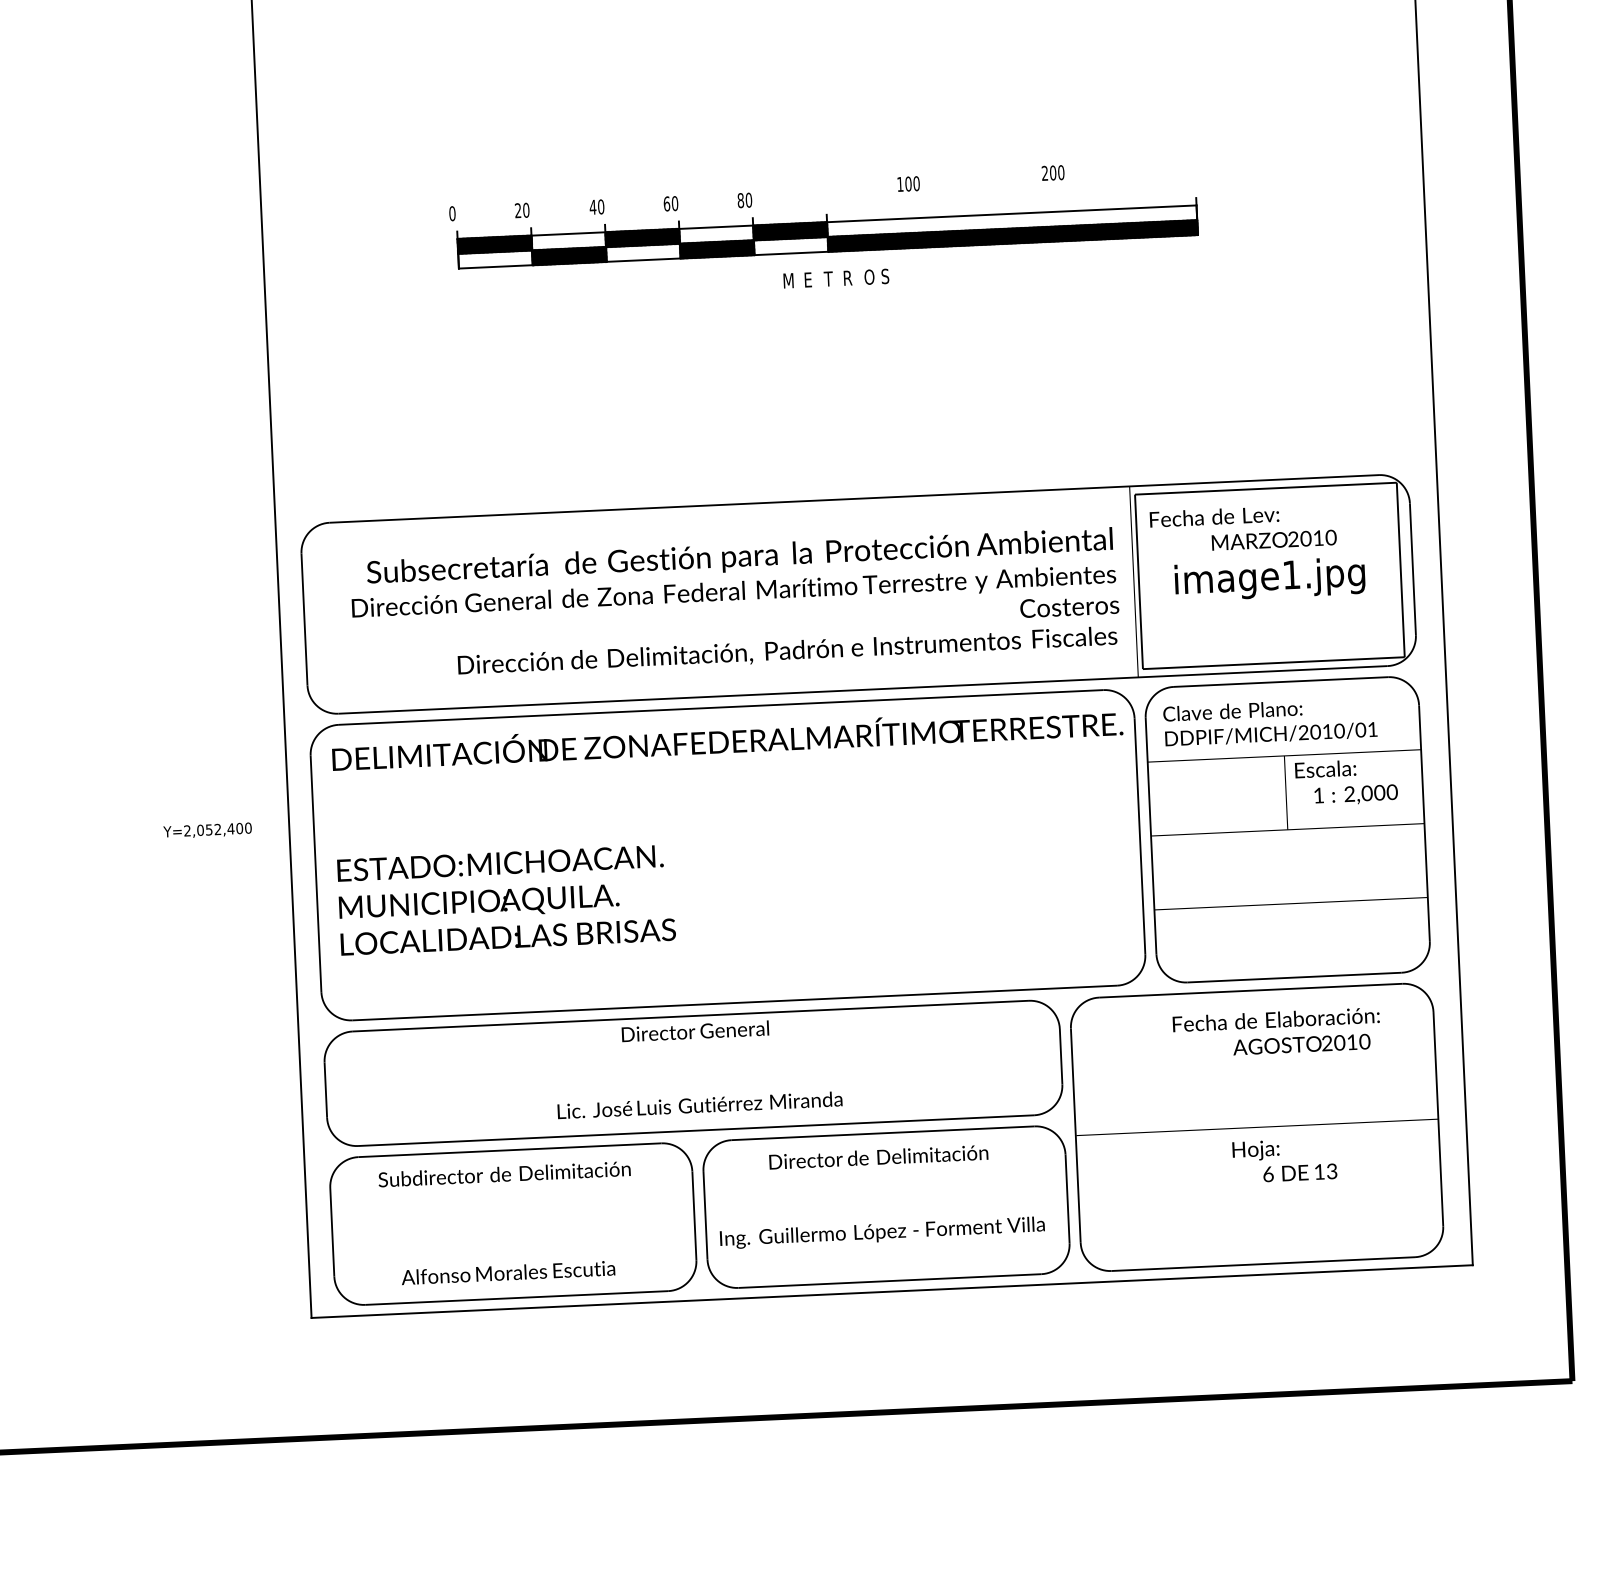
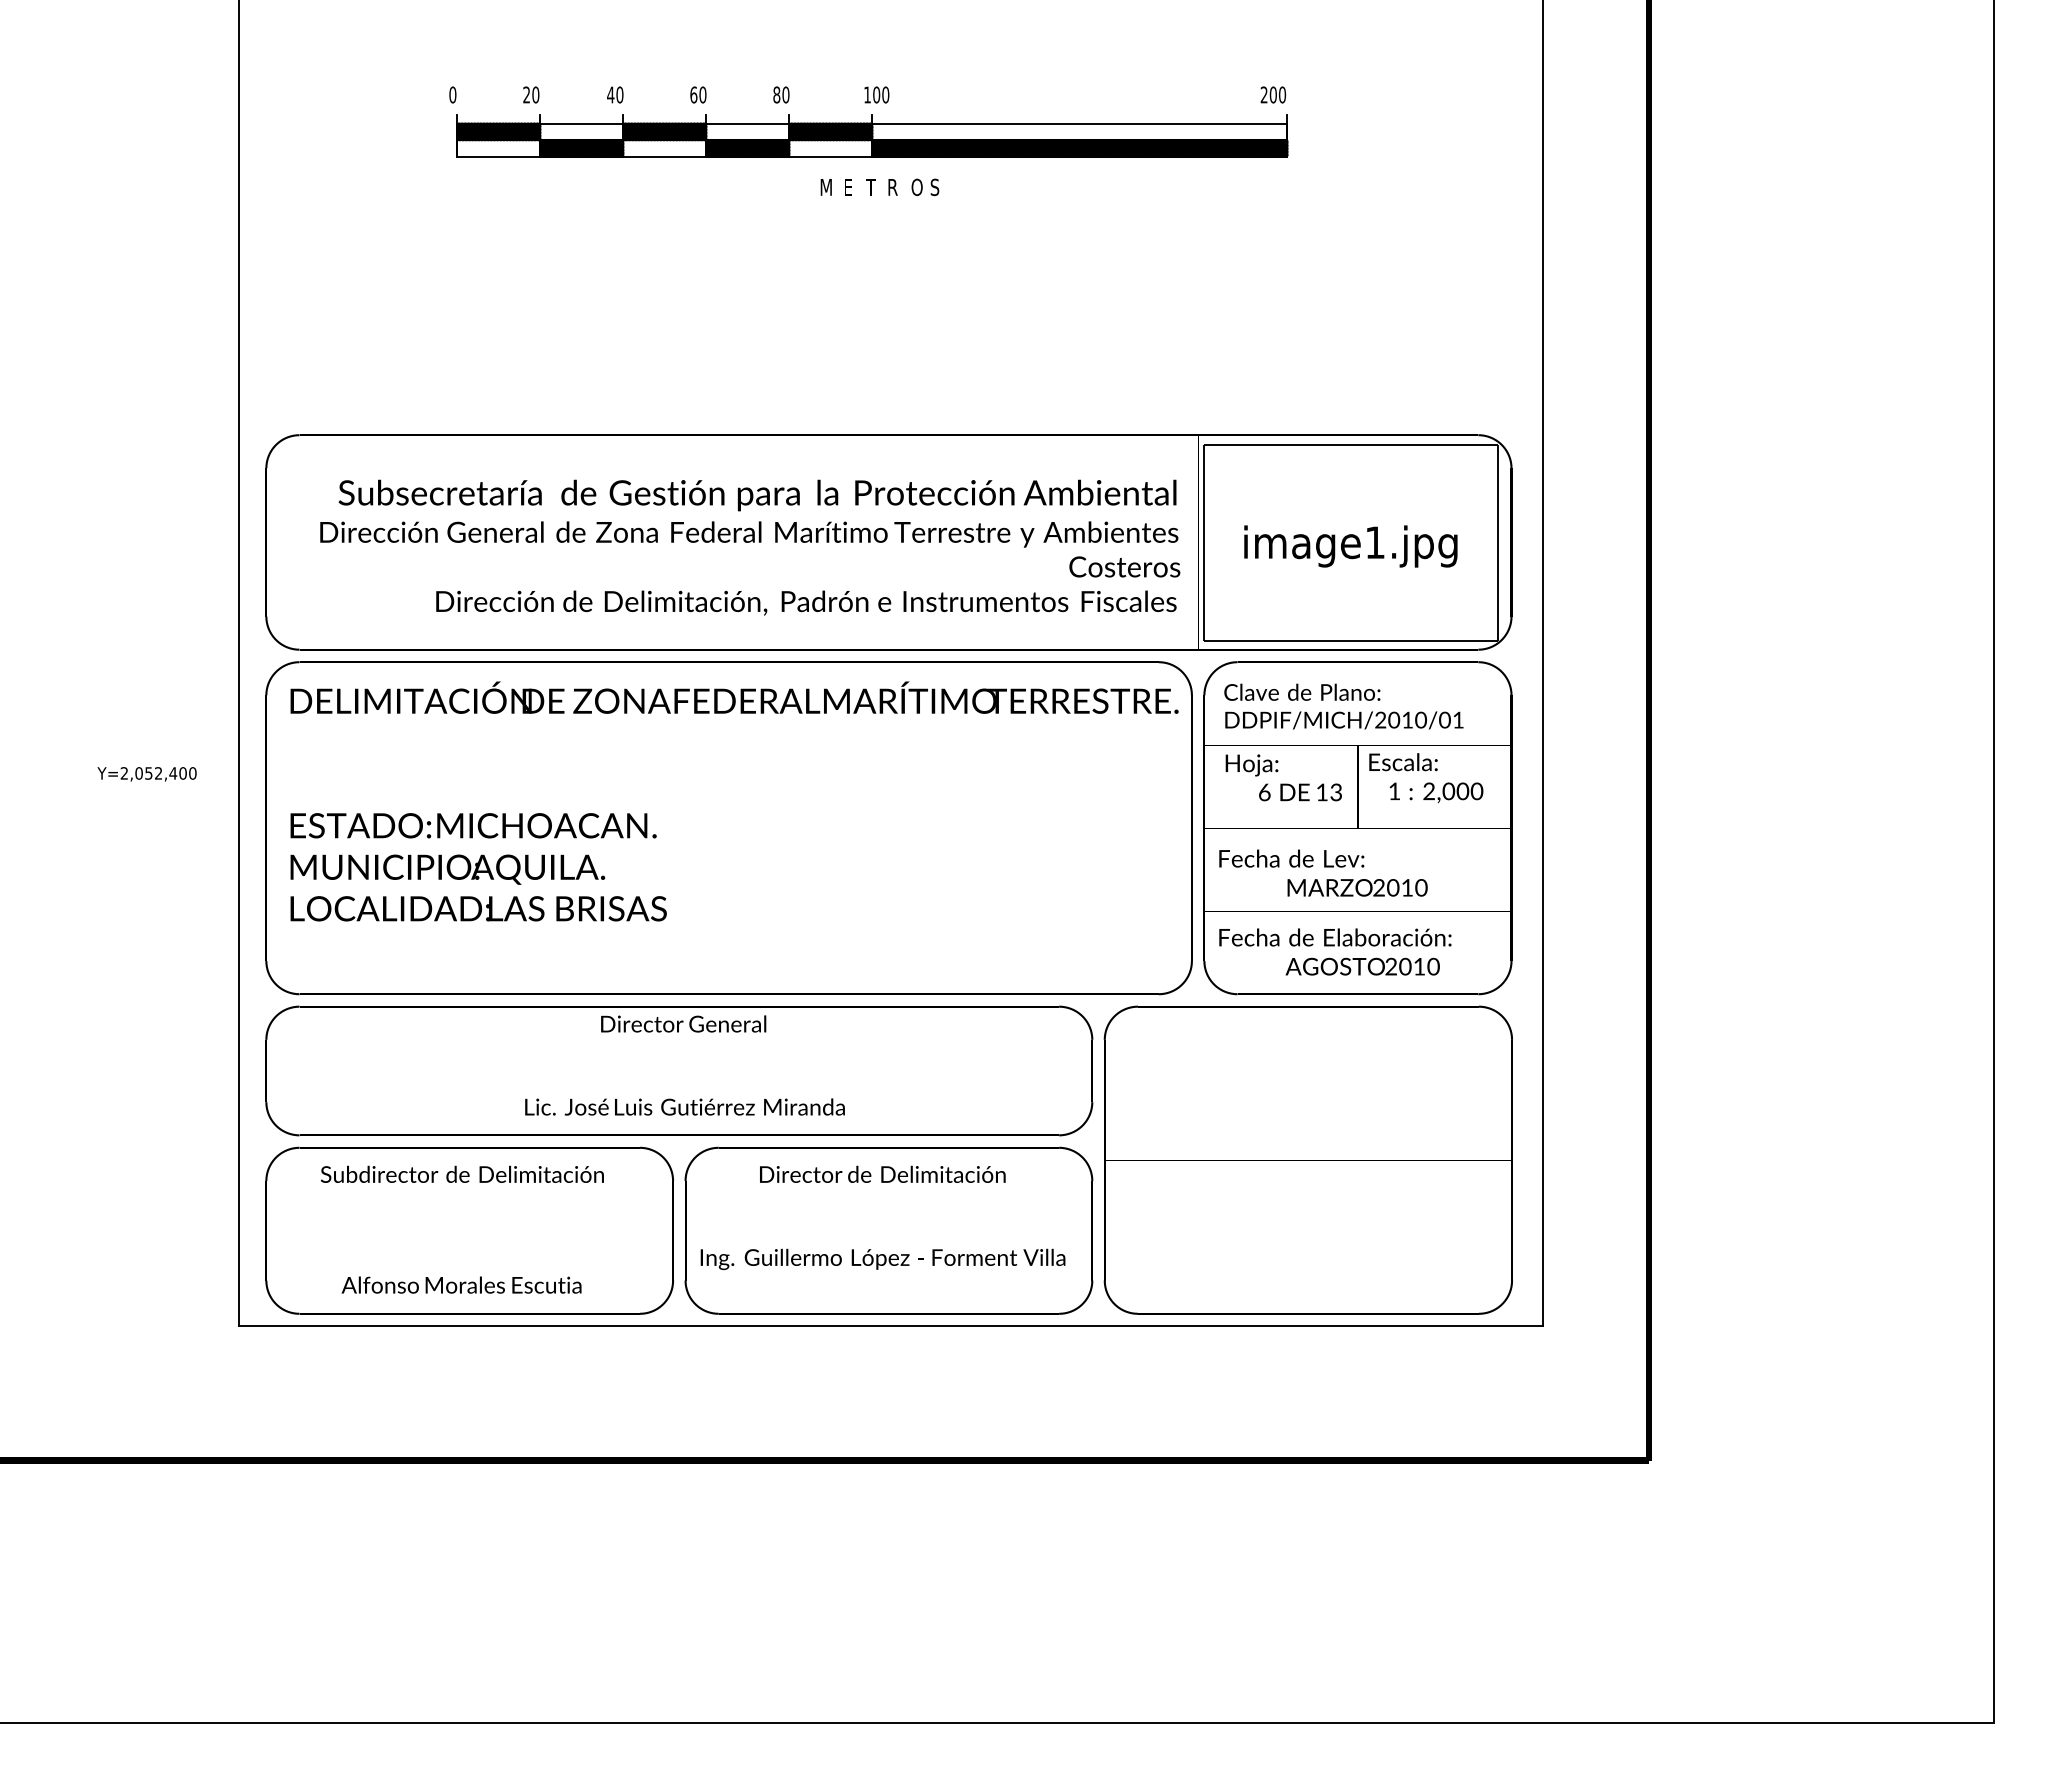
text: (1053, 172) -> (1273, 94), moved
text: (908, 183) -> (876, 94), moved
text: (1243, 527) -> (1323, 872), moved
text: (1276, 1032) -> (1335, 951), moved
text: (1284, 1160) -> (1283, 777), moved

